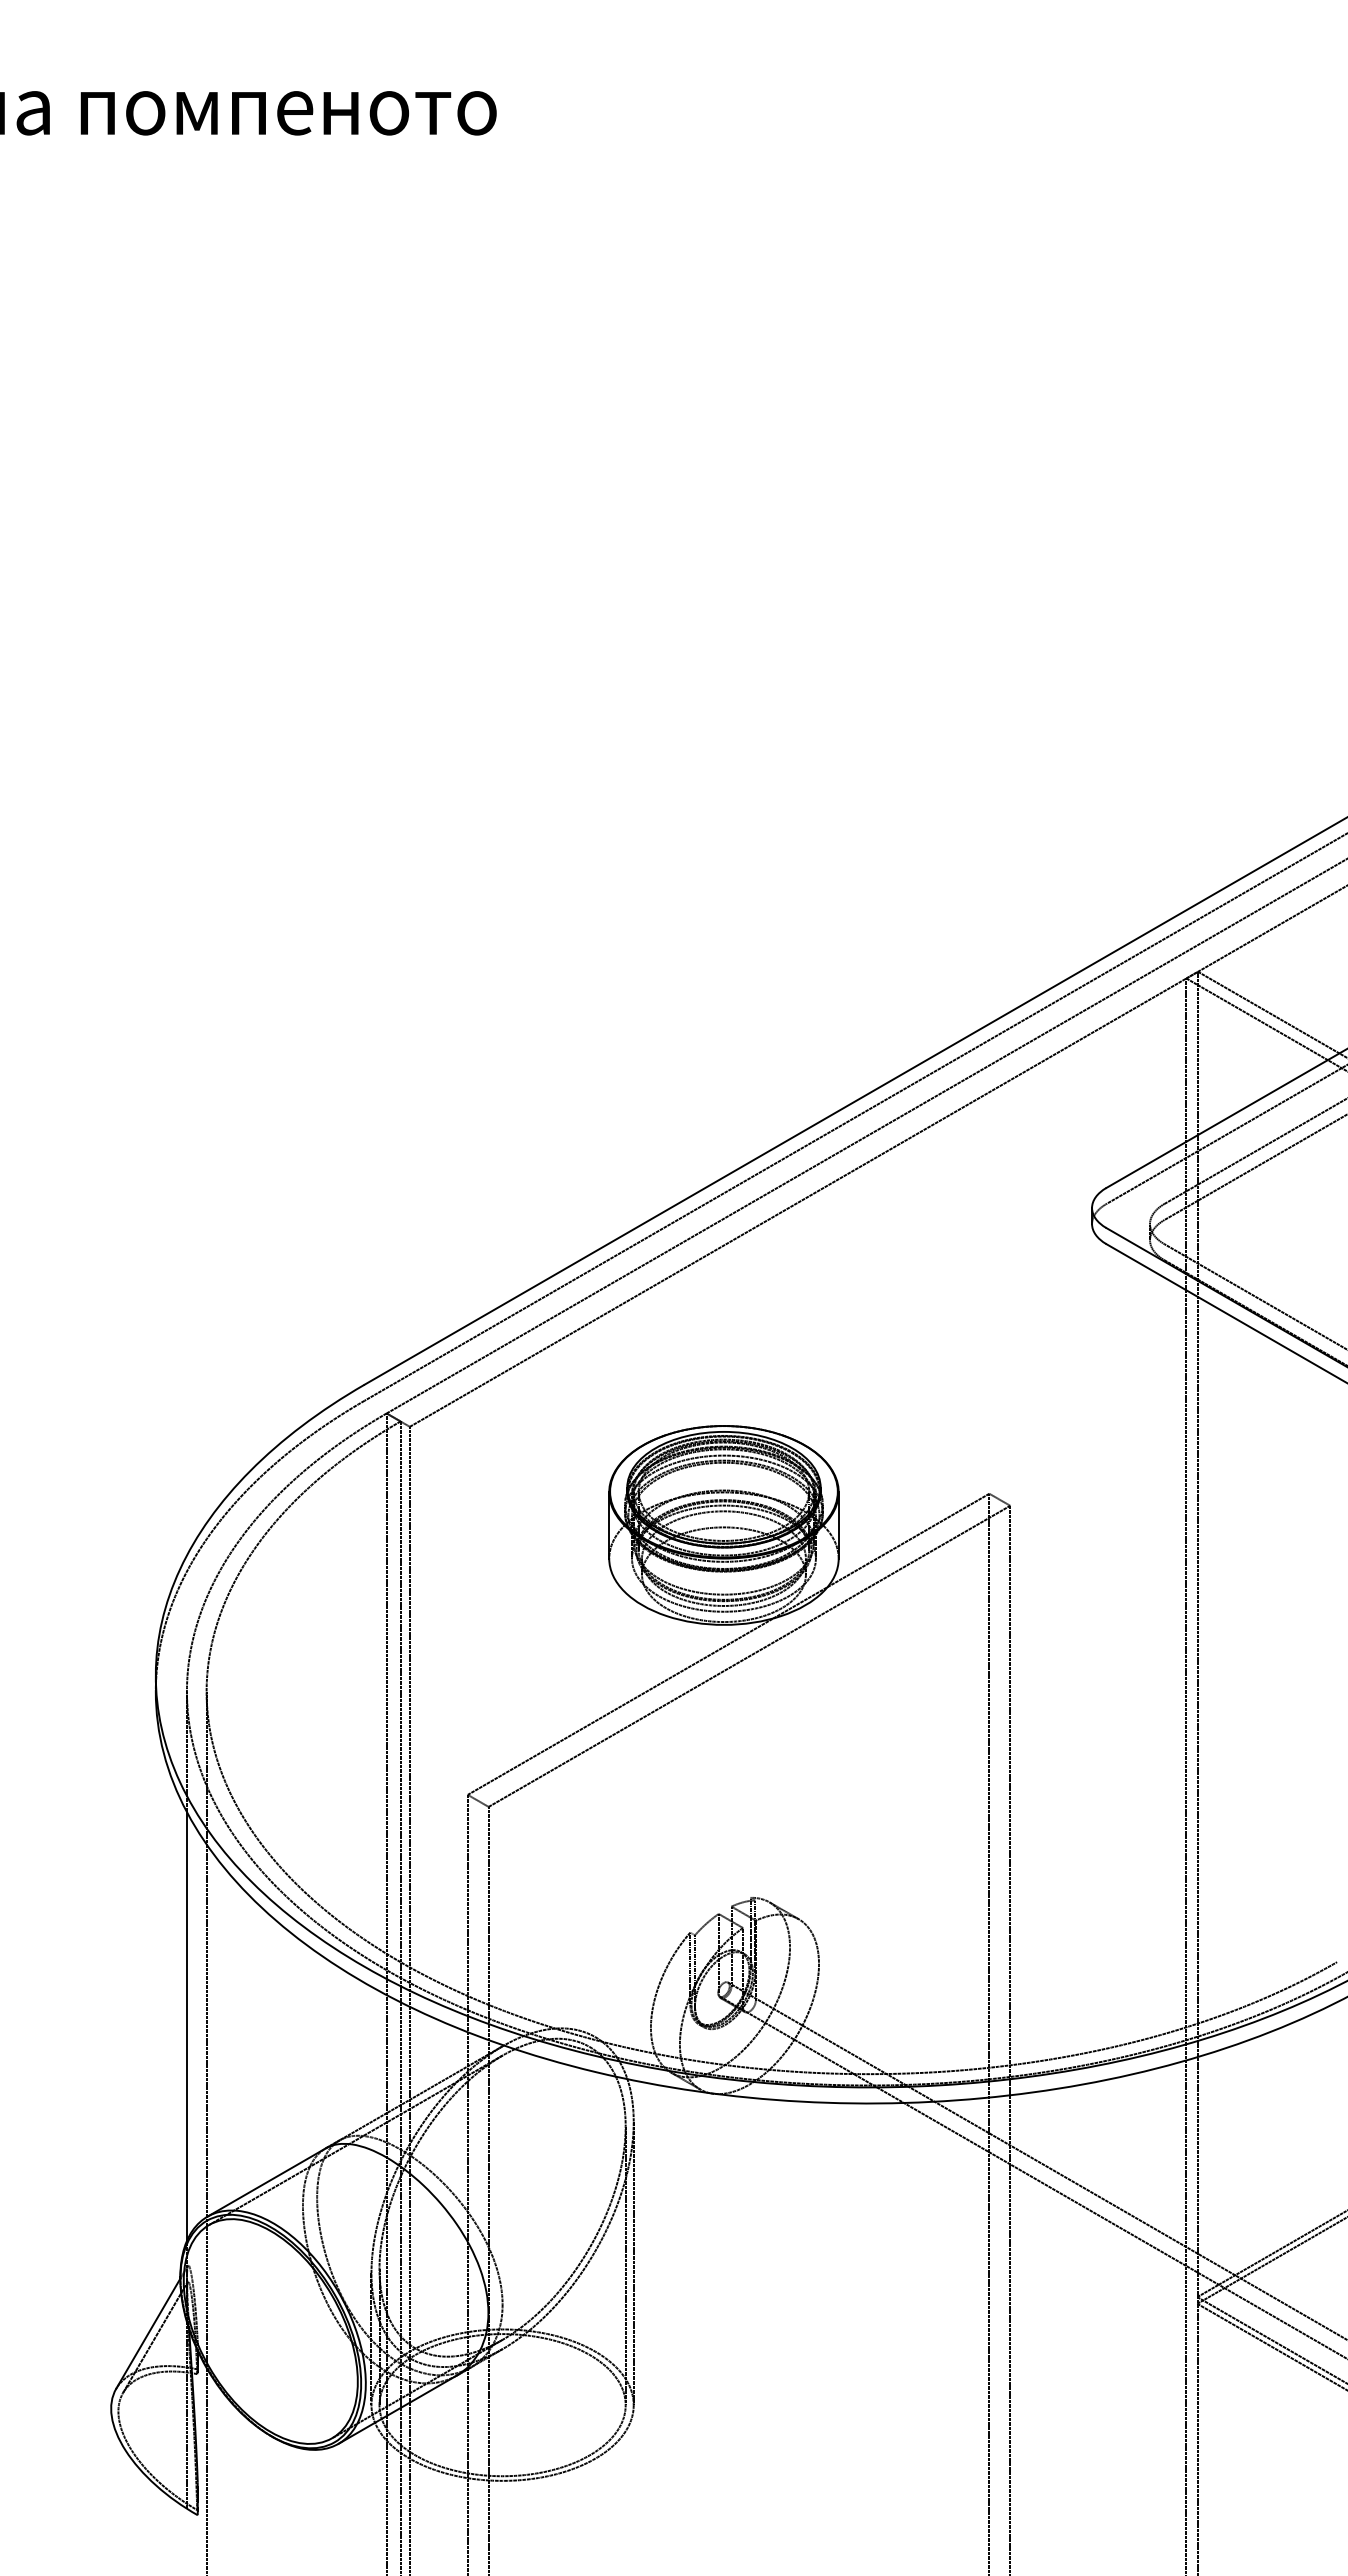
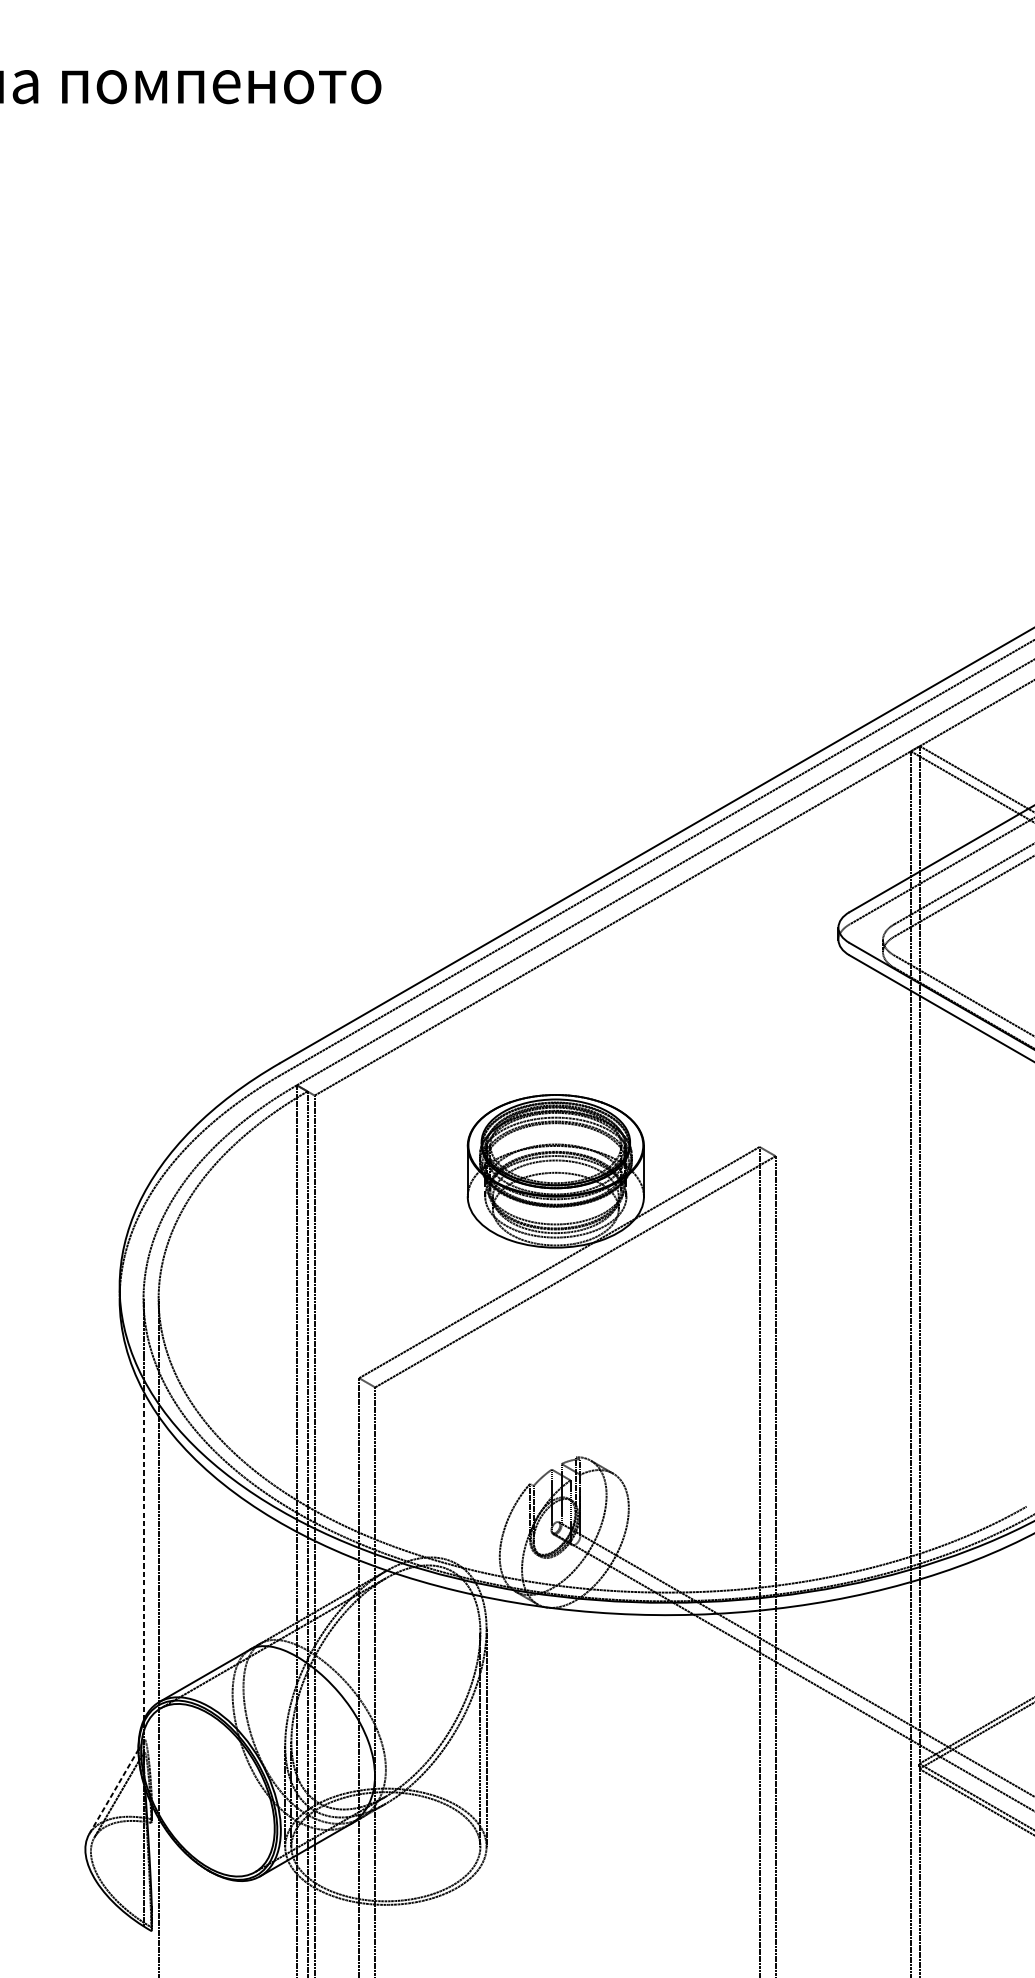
line: (186, 2026) -> (143, 1556), solid -> dashed
line: (148, 2333) -> (114, 1791), solid -> dashed

